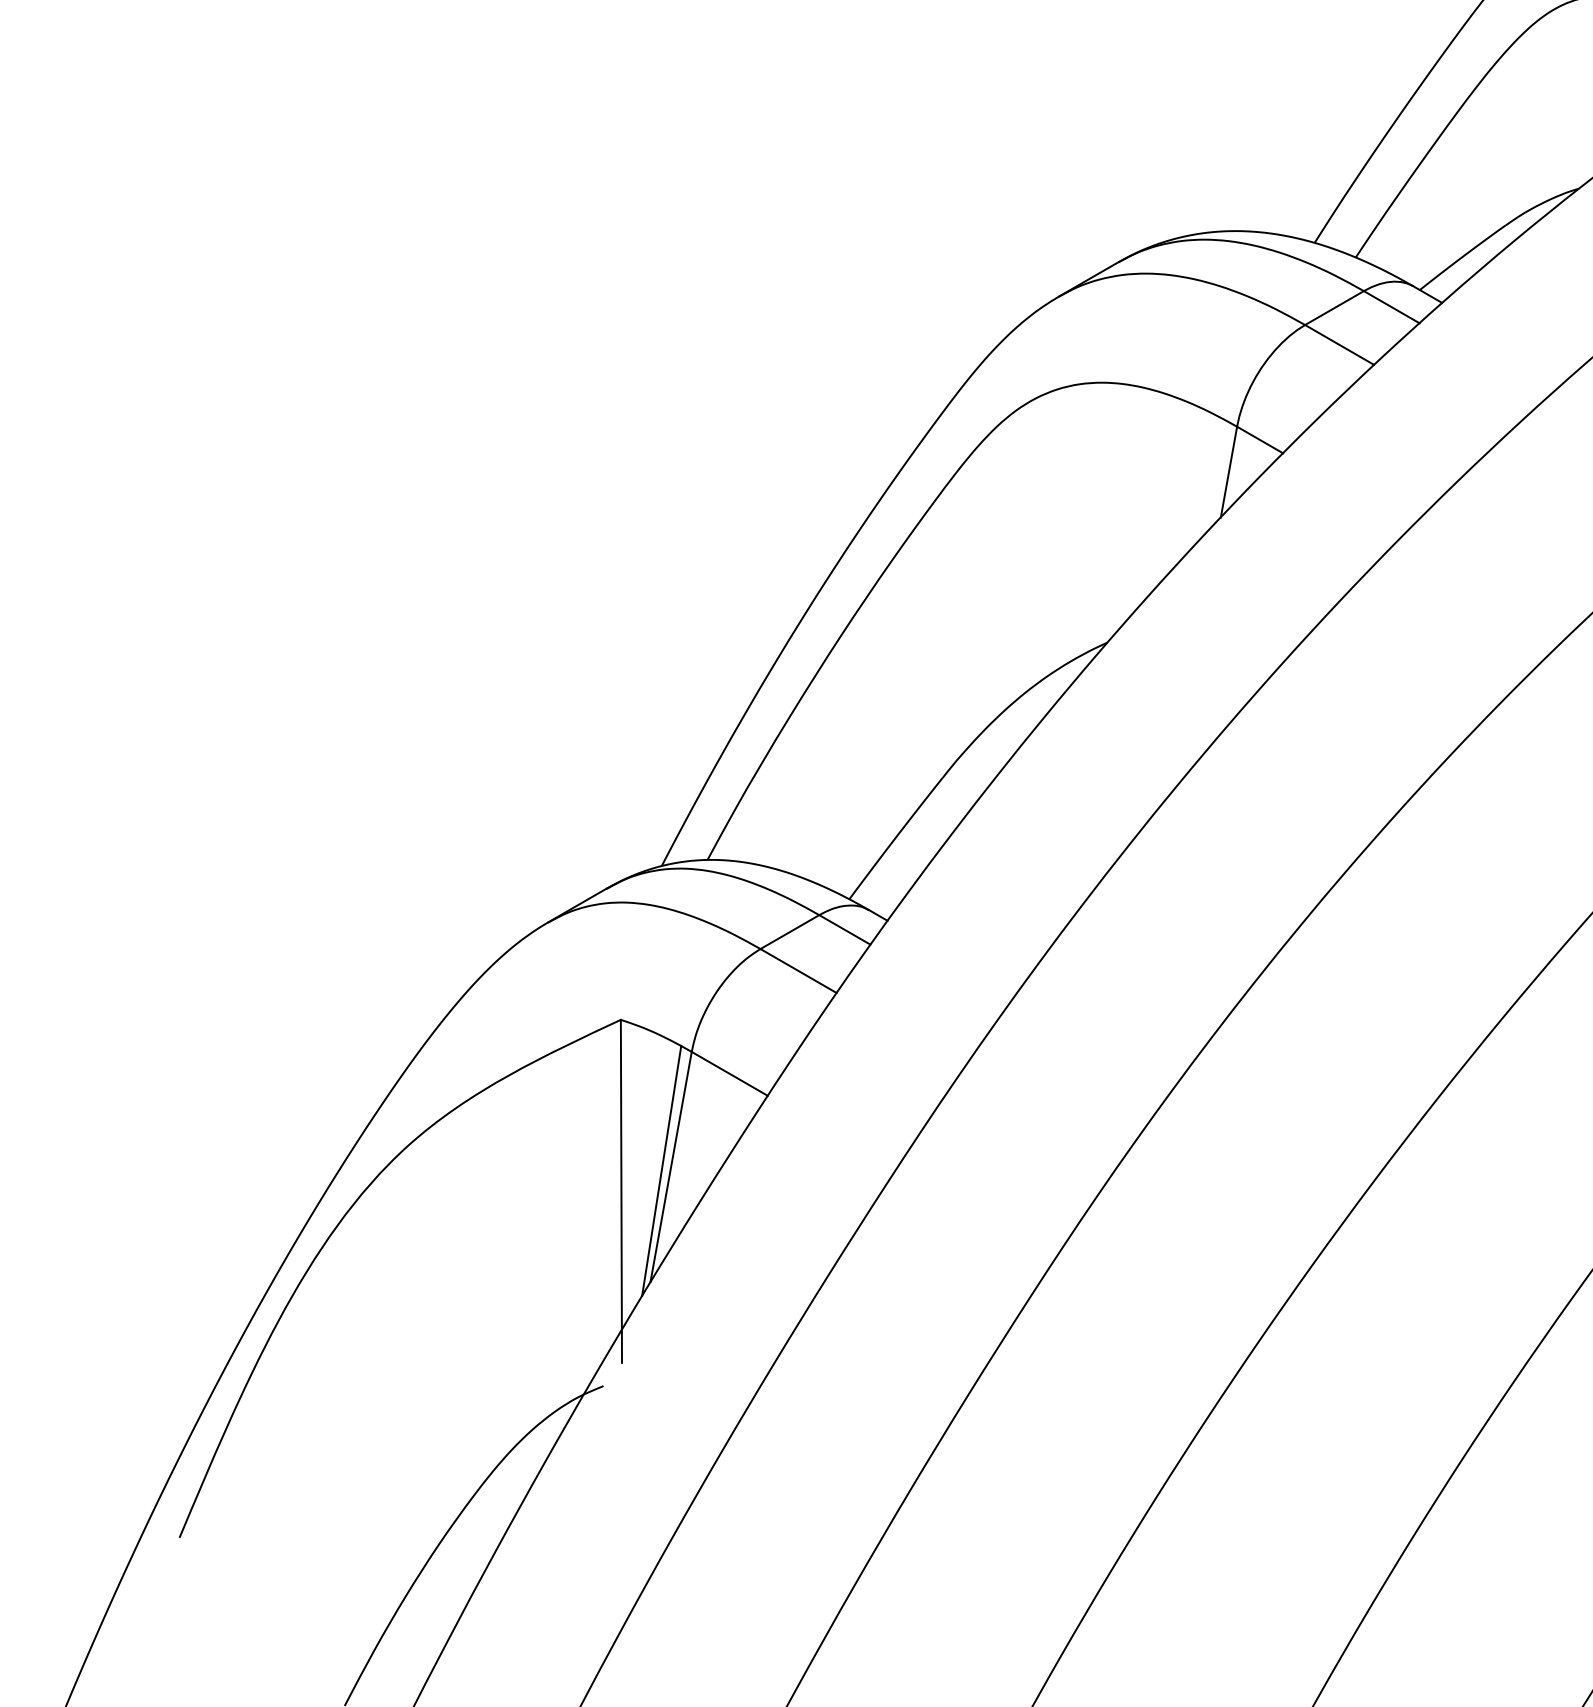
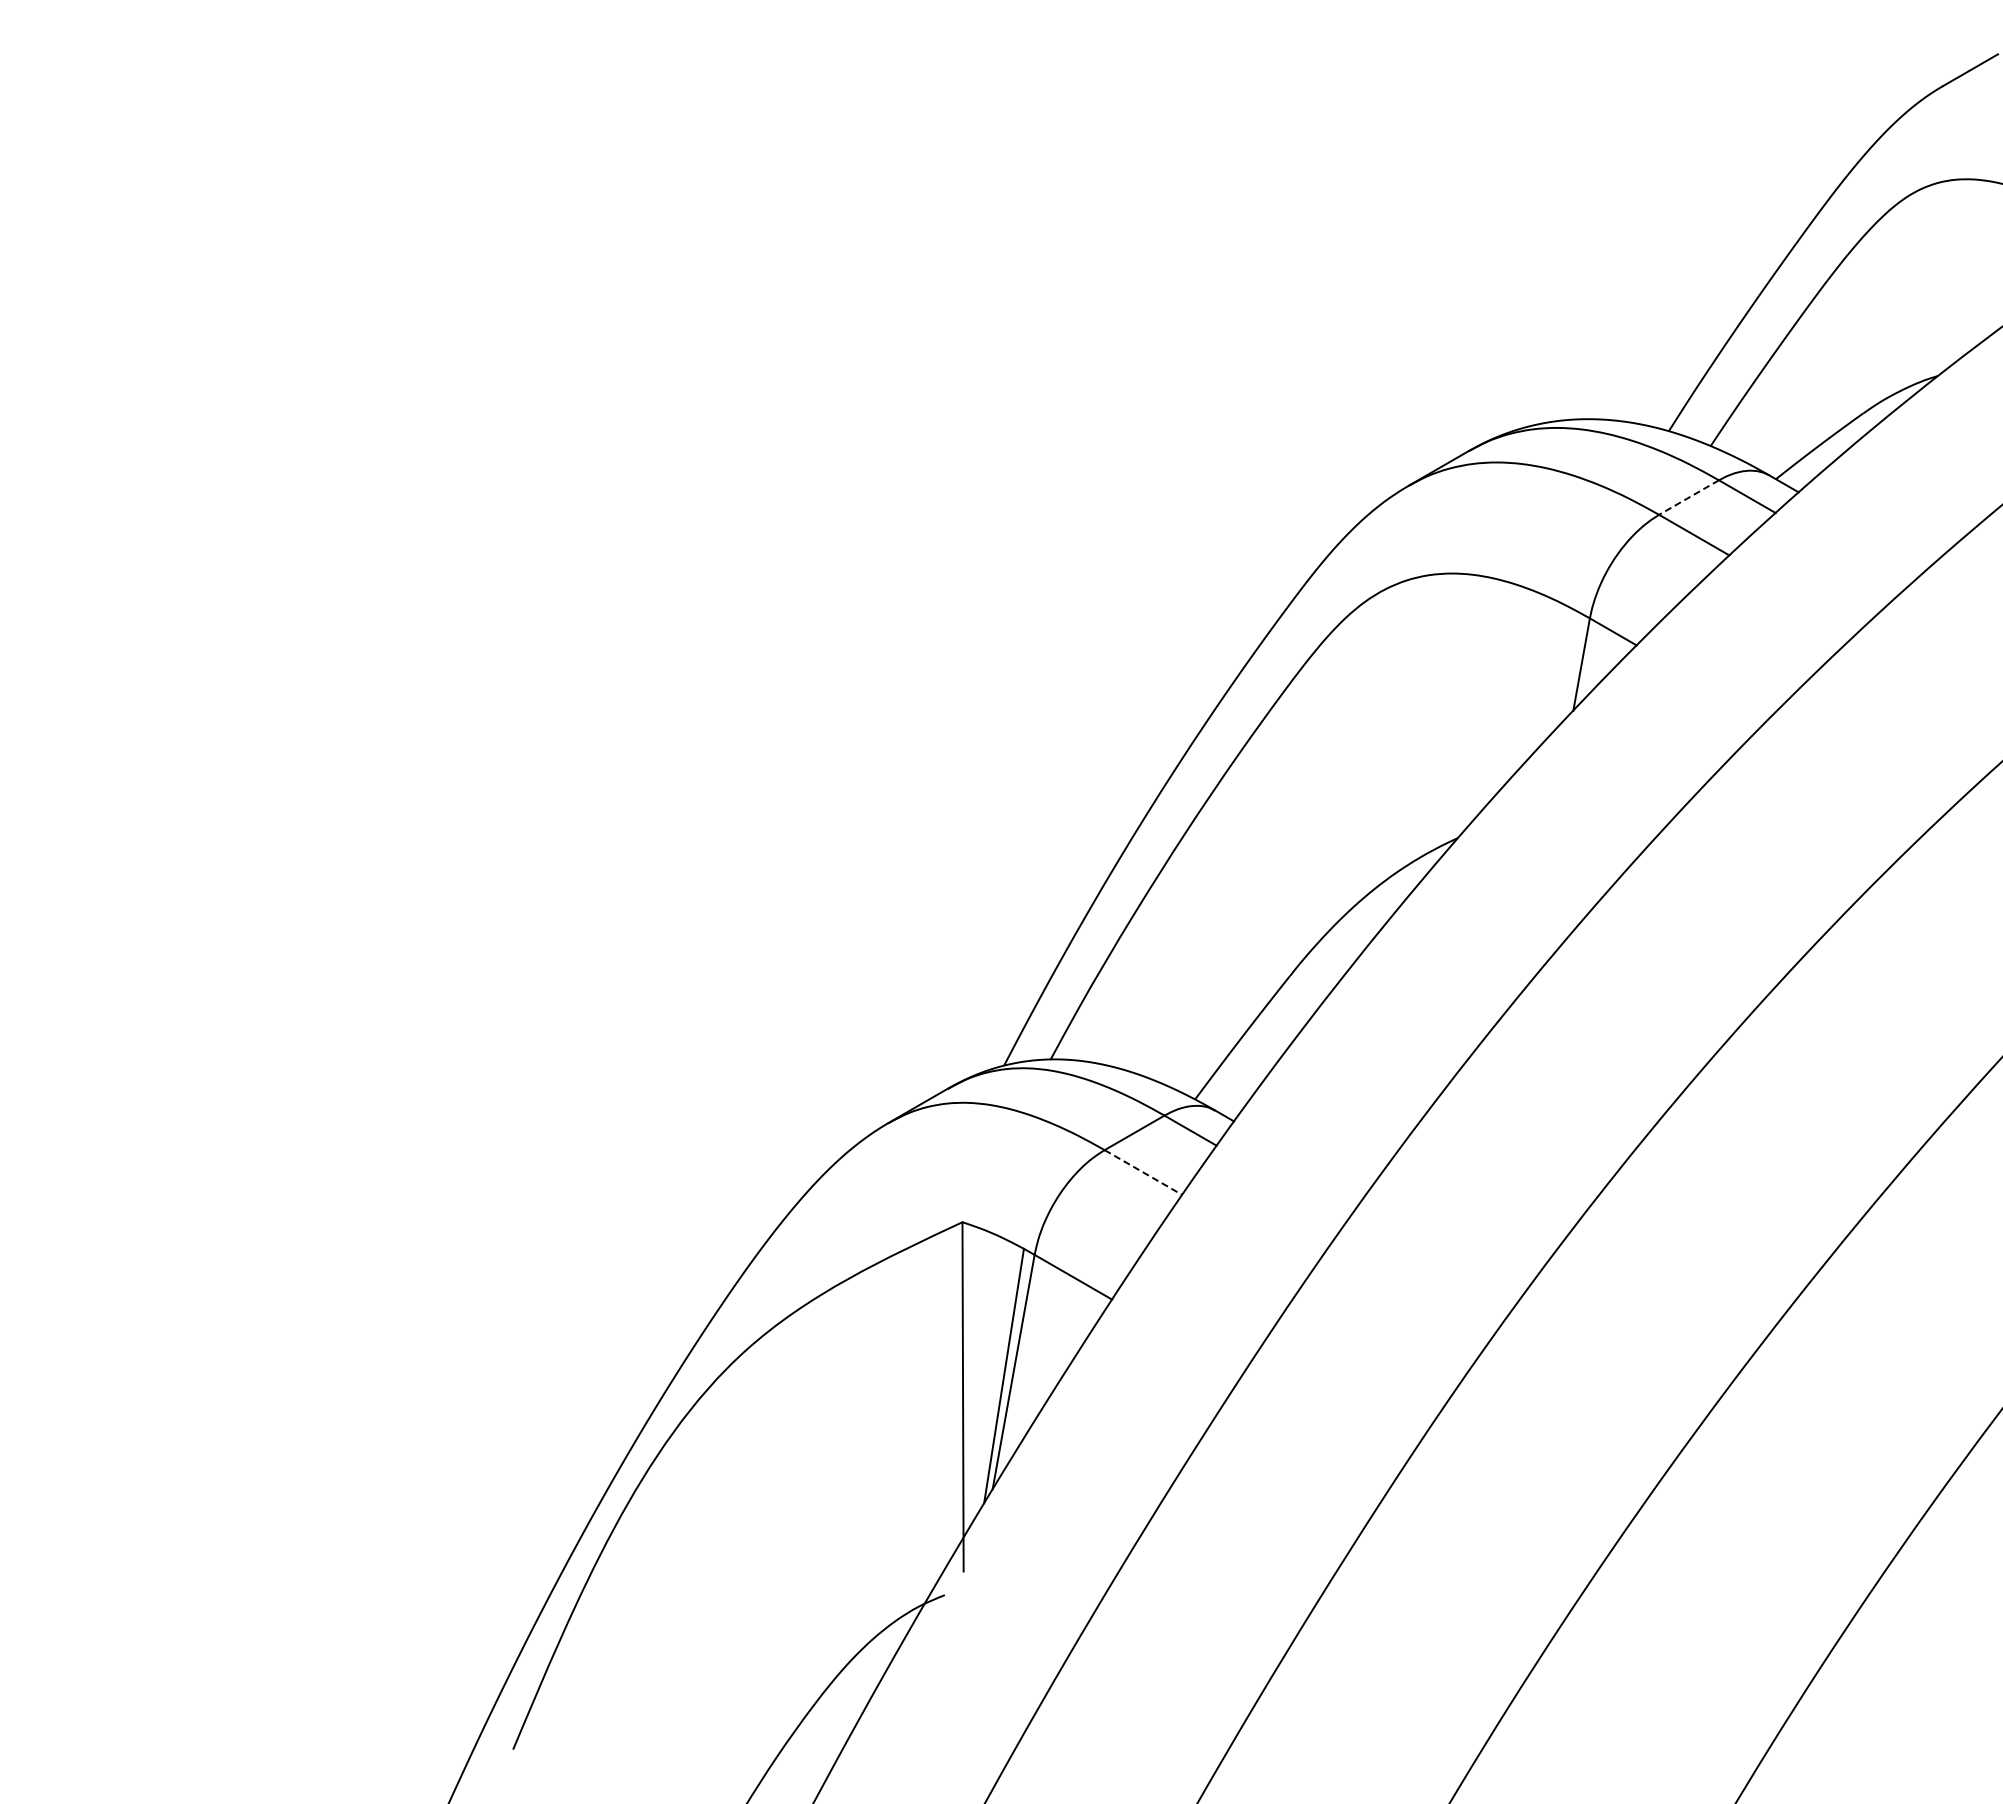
line: (1334, 308) -> (1689, 497), solid -> dashed
line: (798, 971) -> (1143, 1172), solid -> dashed

